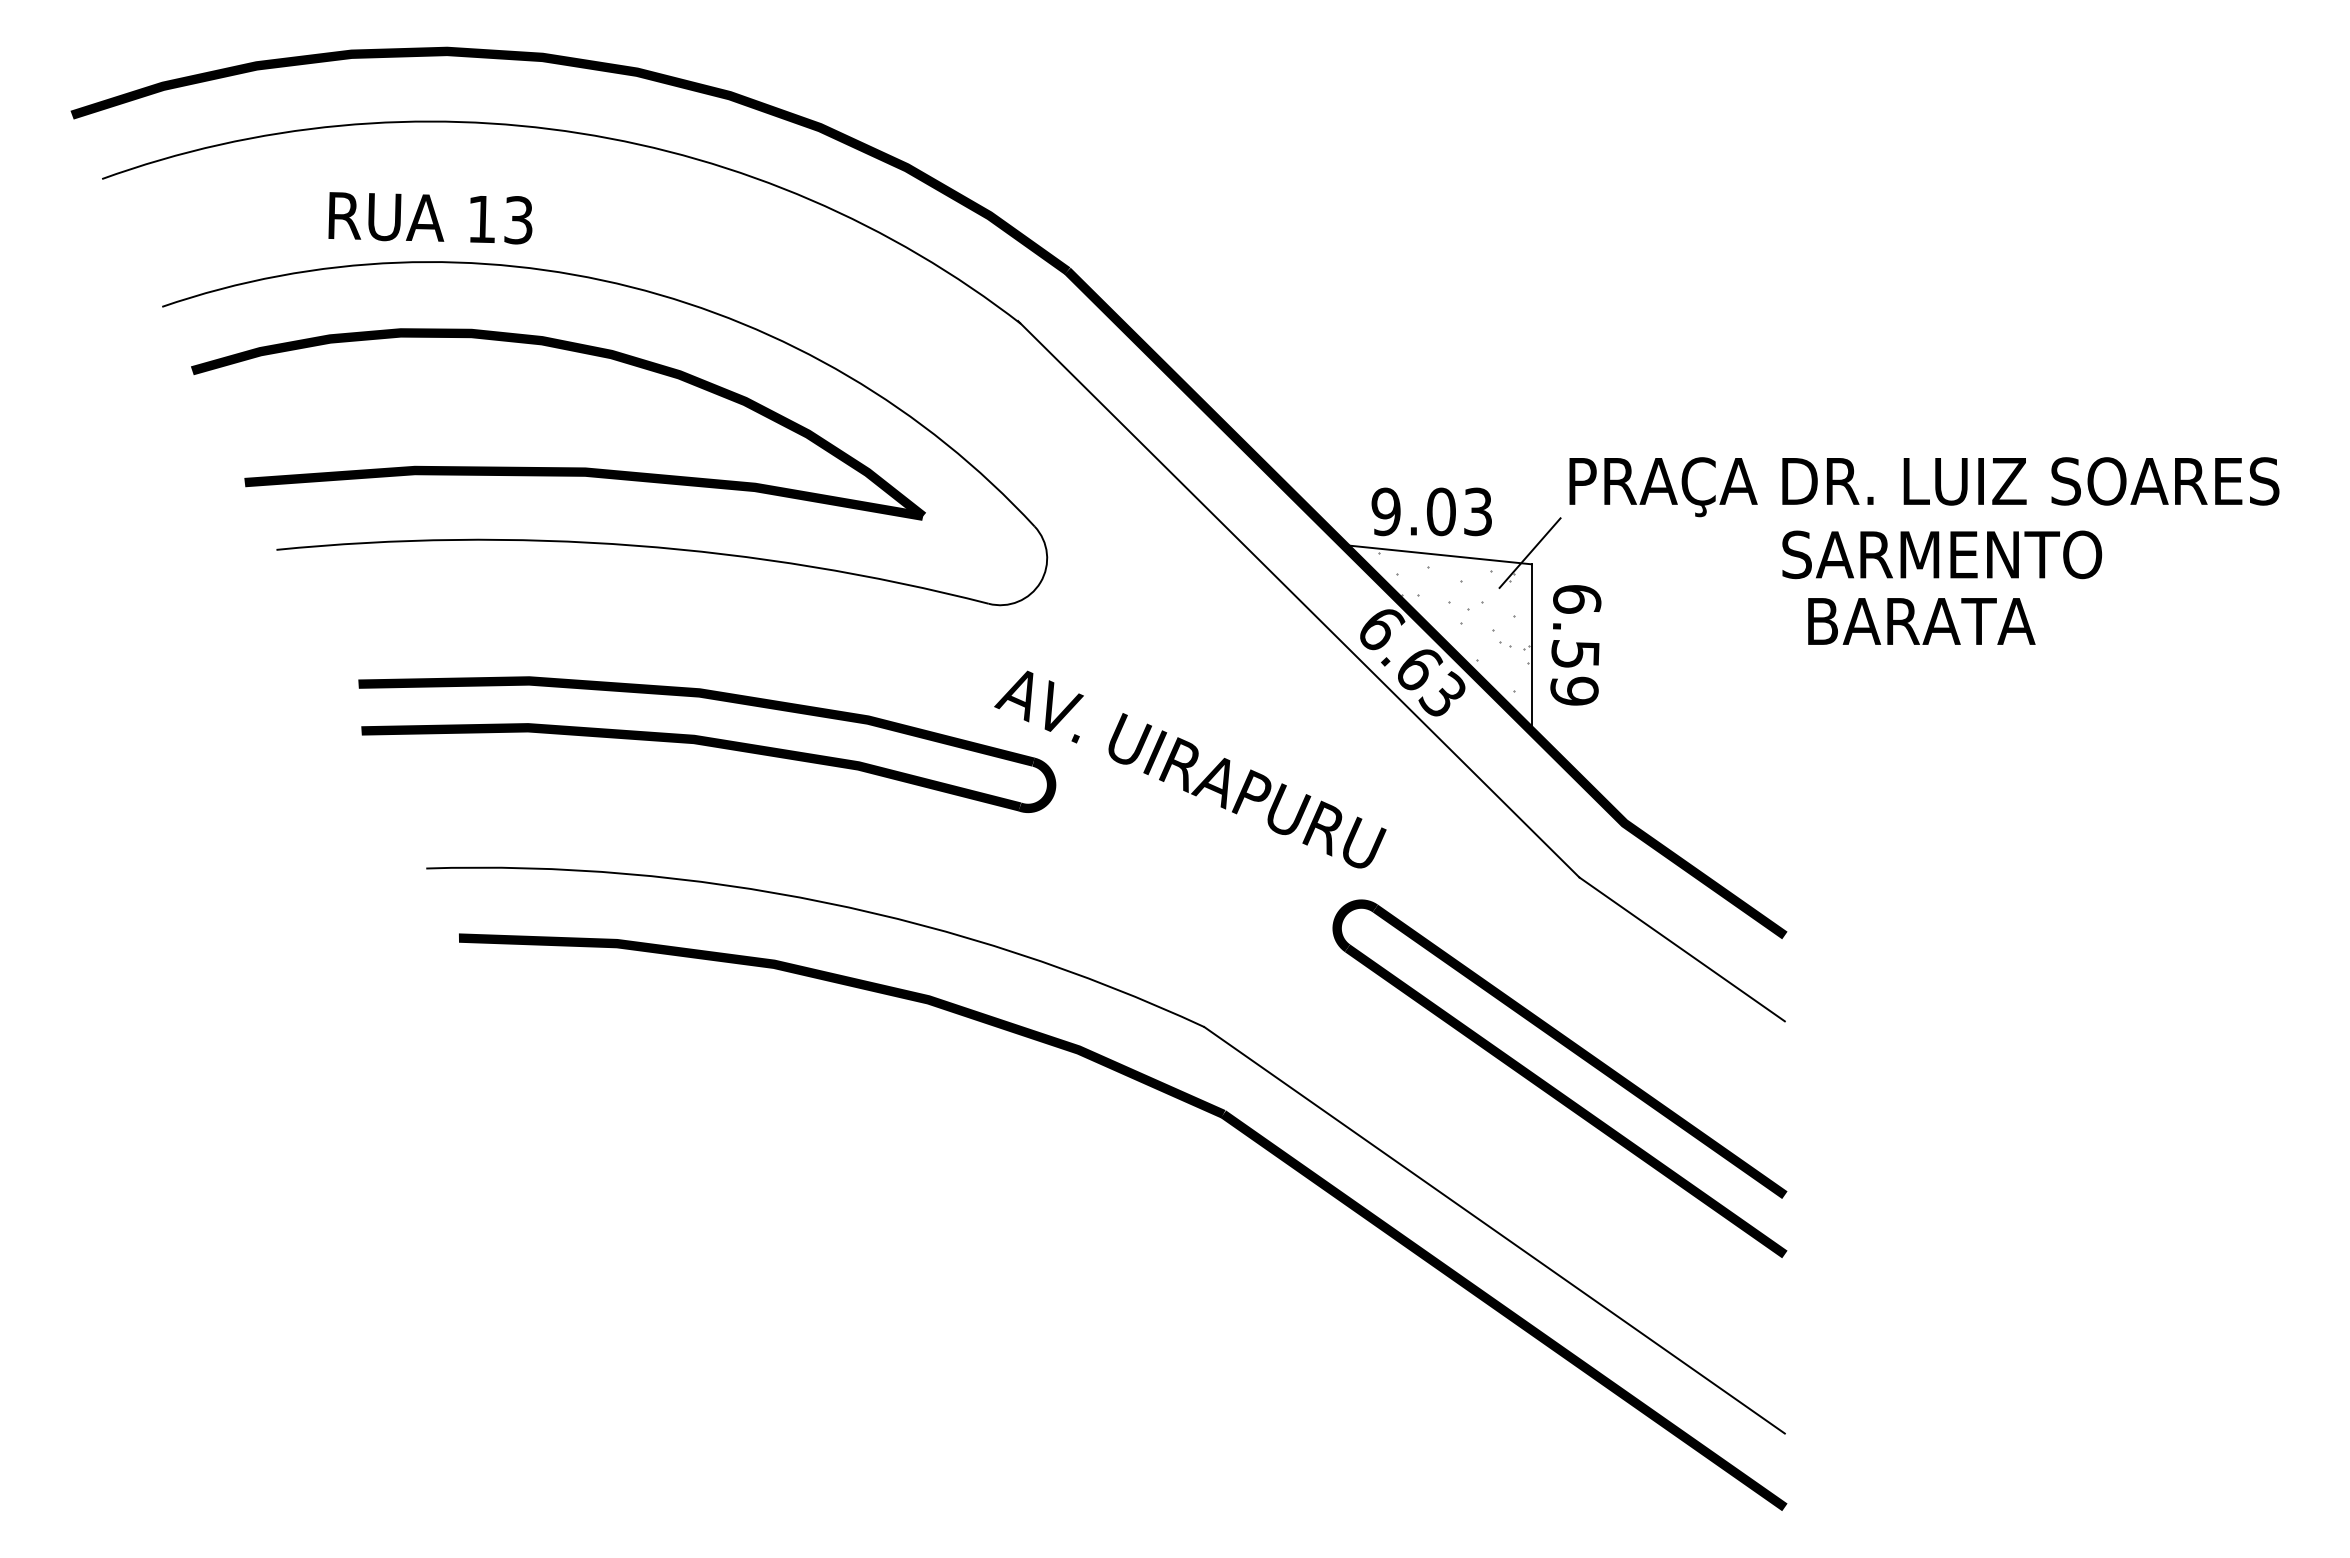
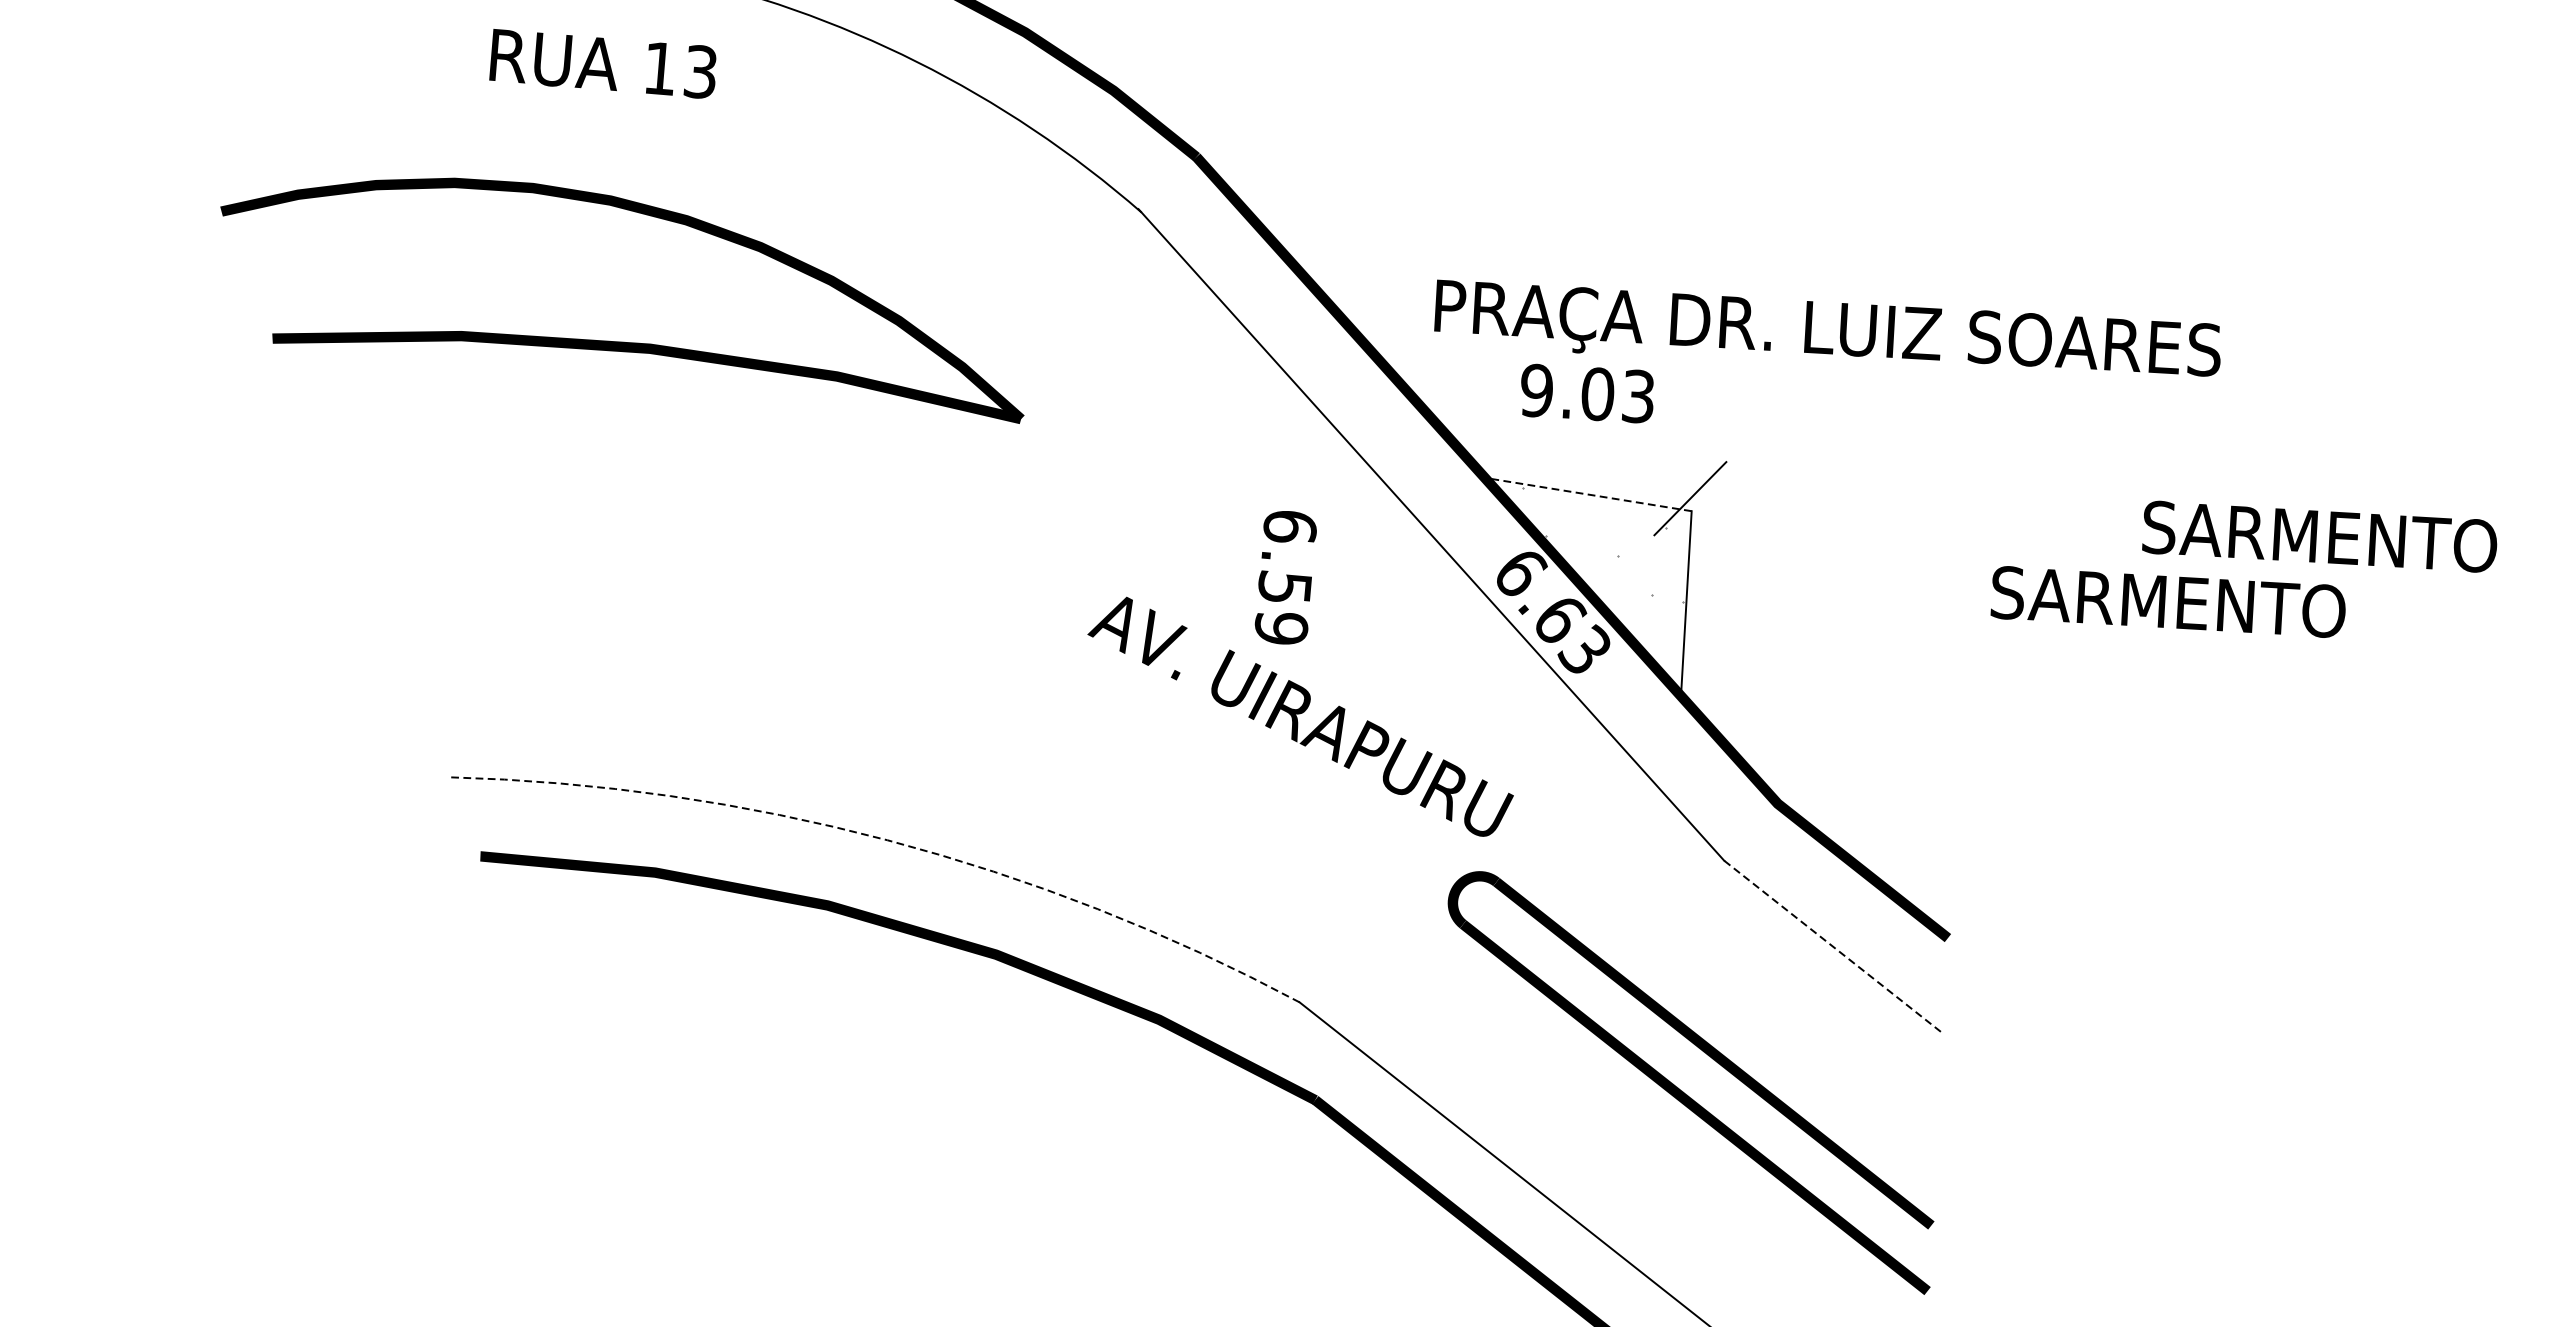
text: (430, 218) -> (603, 64), moved
text: (1924, 487) -> (1827, 334), moved
text: (1431, 511) -> (1587, 393), moved
part: (605, 542) -> (667, 427), removed
line: (1437, 554) -> (1587, 494), solid -> dashed
text: (1942, 554) -> (2320, 536), moved
text: (1966, 621) -> (2168, 602), BARATA -> SARMENTO
hatch: (1450, 628) -> (1597, 577), removed
text: (1575, 645) -> (1285, 577), moved
curve: (707, 744) -> (767, 657), removed
arc: (824, 902) -> (887, 840), solid -> dashed
line: (1682, 949) -> (1833, 947), solid -> dashed

